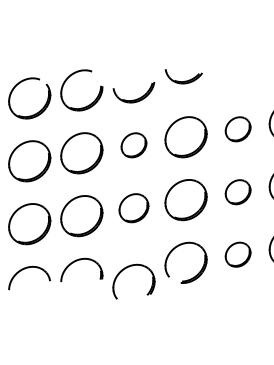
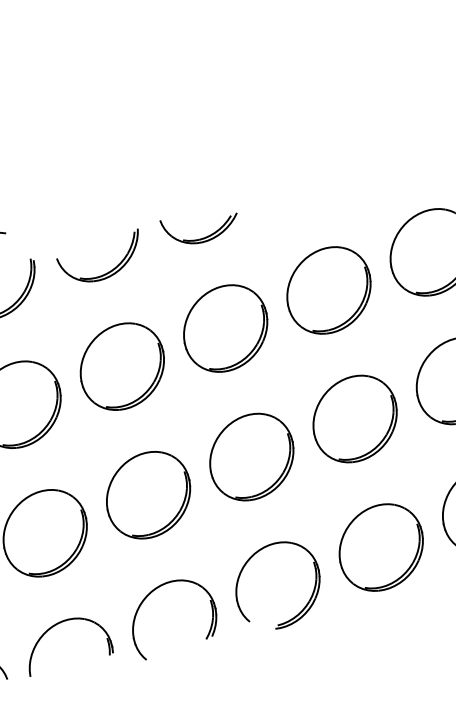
part: (183, 76) -> (199, 227), moved
part: (237, 129) -> (327, 291), size x1.67
part: (133, 145) -> (121, 367), size x1.67
part: (237, 192) -> (353, 420), size x1.67
part: (133, 208) -> (147, 496), size x1.43
part: (237, 254) -> (379, 547), size x1.67
part: (127, 268) -> (154, 592), moved

